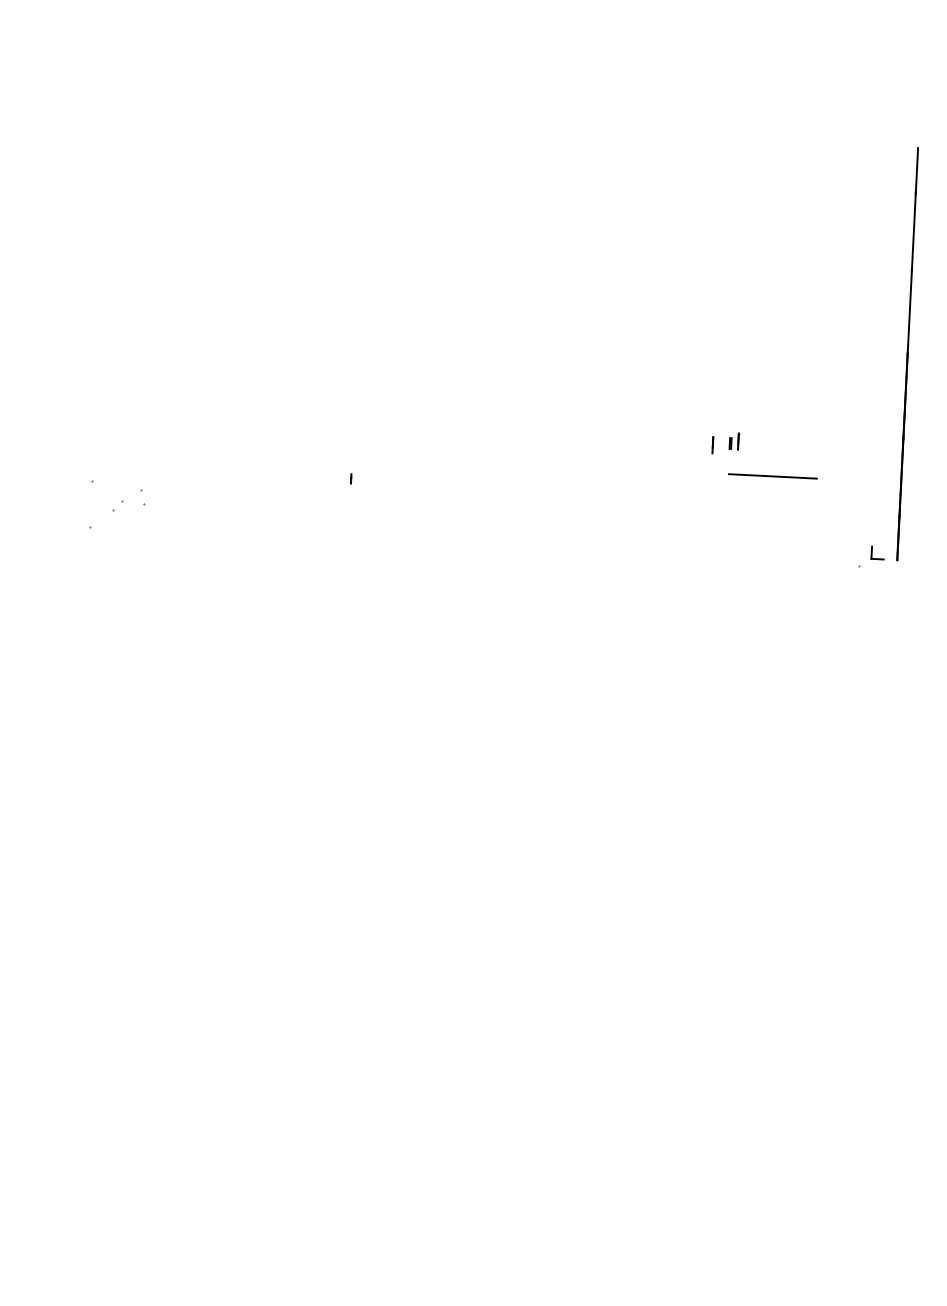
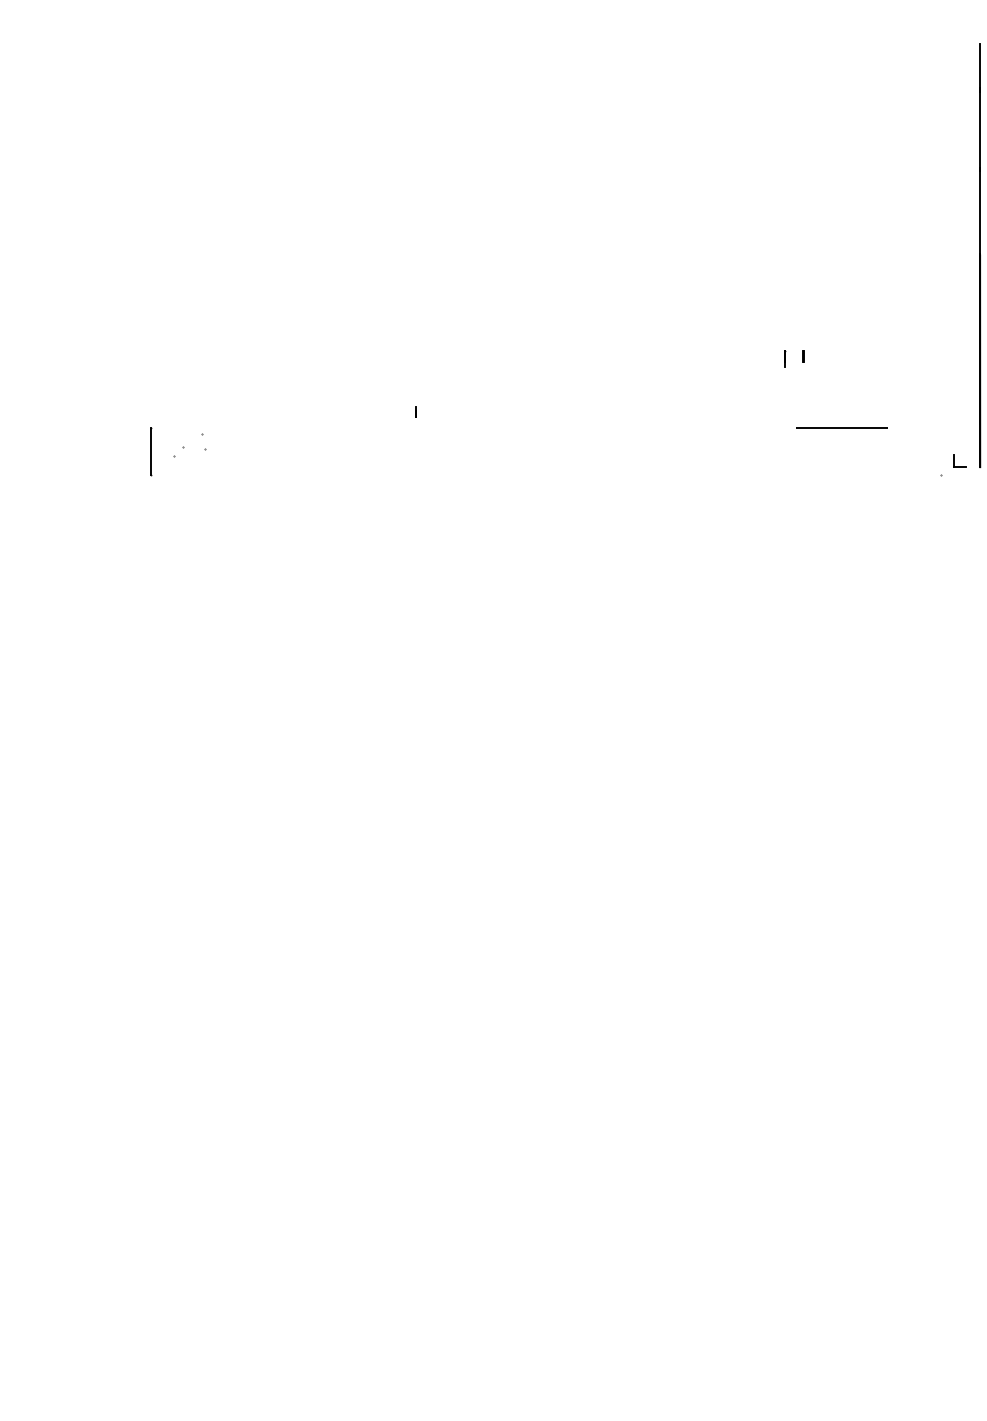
line: (738, 441) -> (811, 353), removed
line: (772, 476) -> (841, 427), moved
line: (91, 504) -> (151, 451), added

